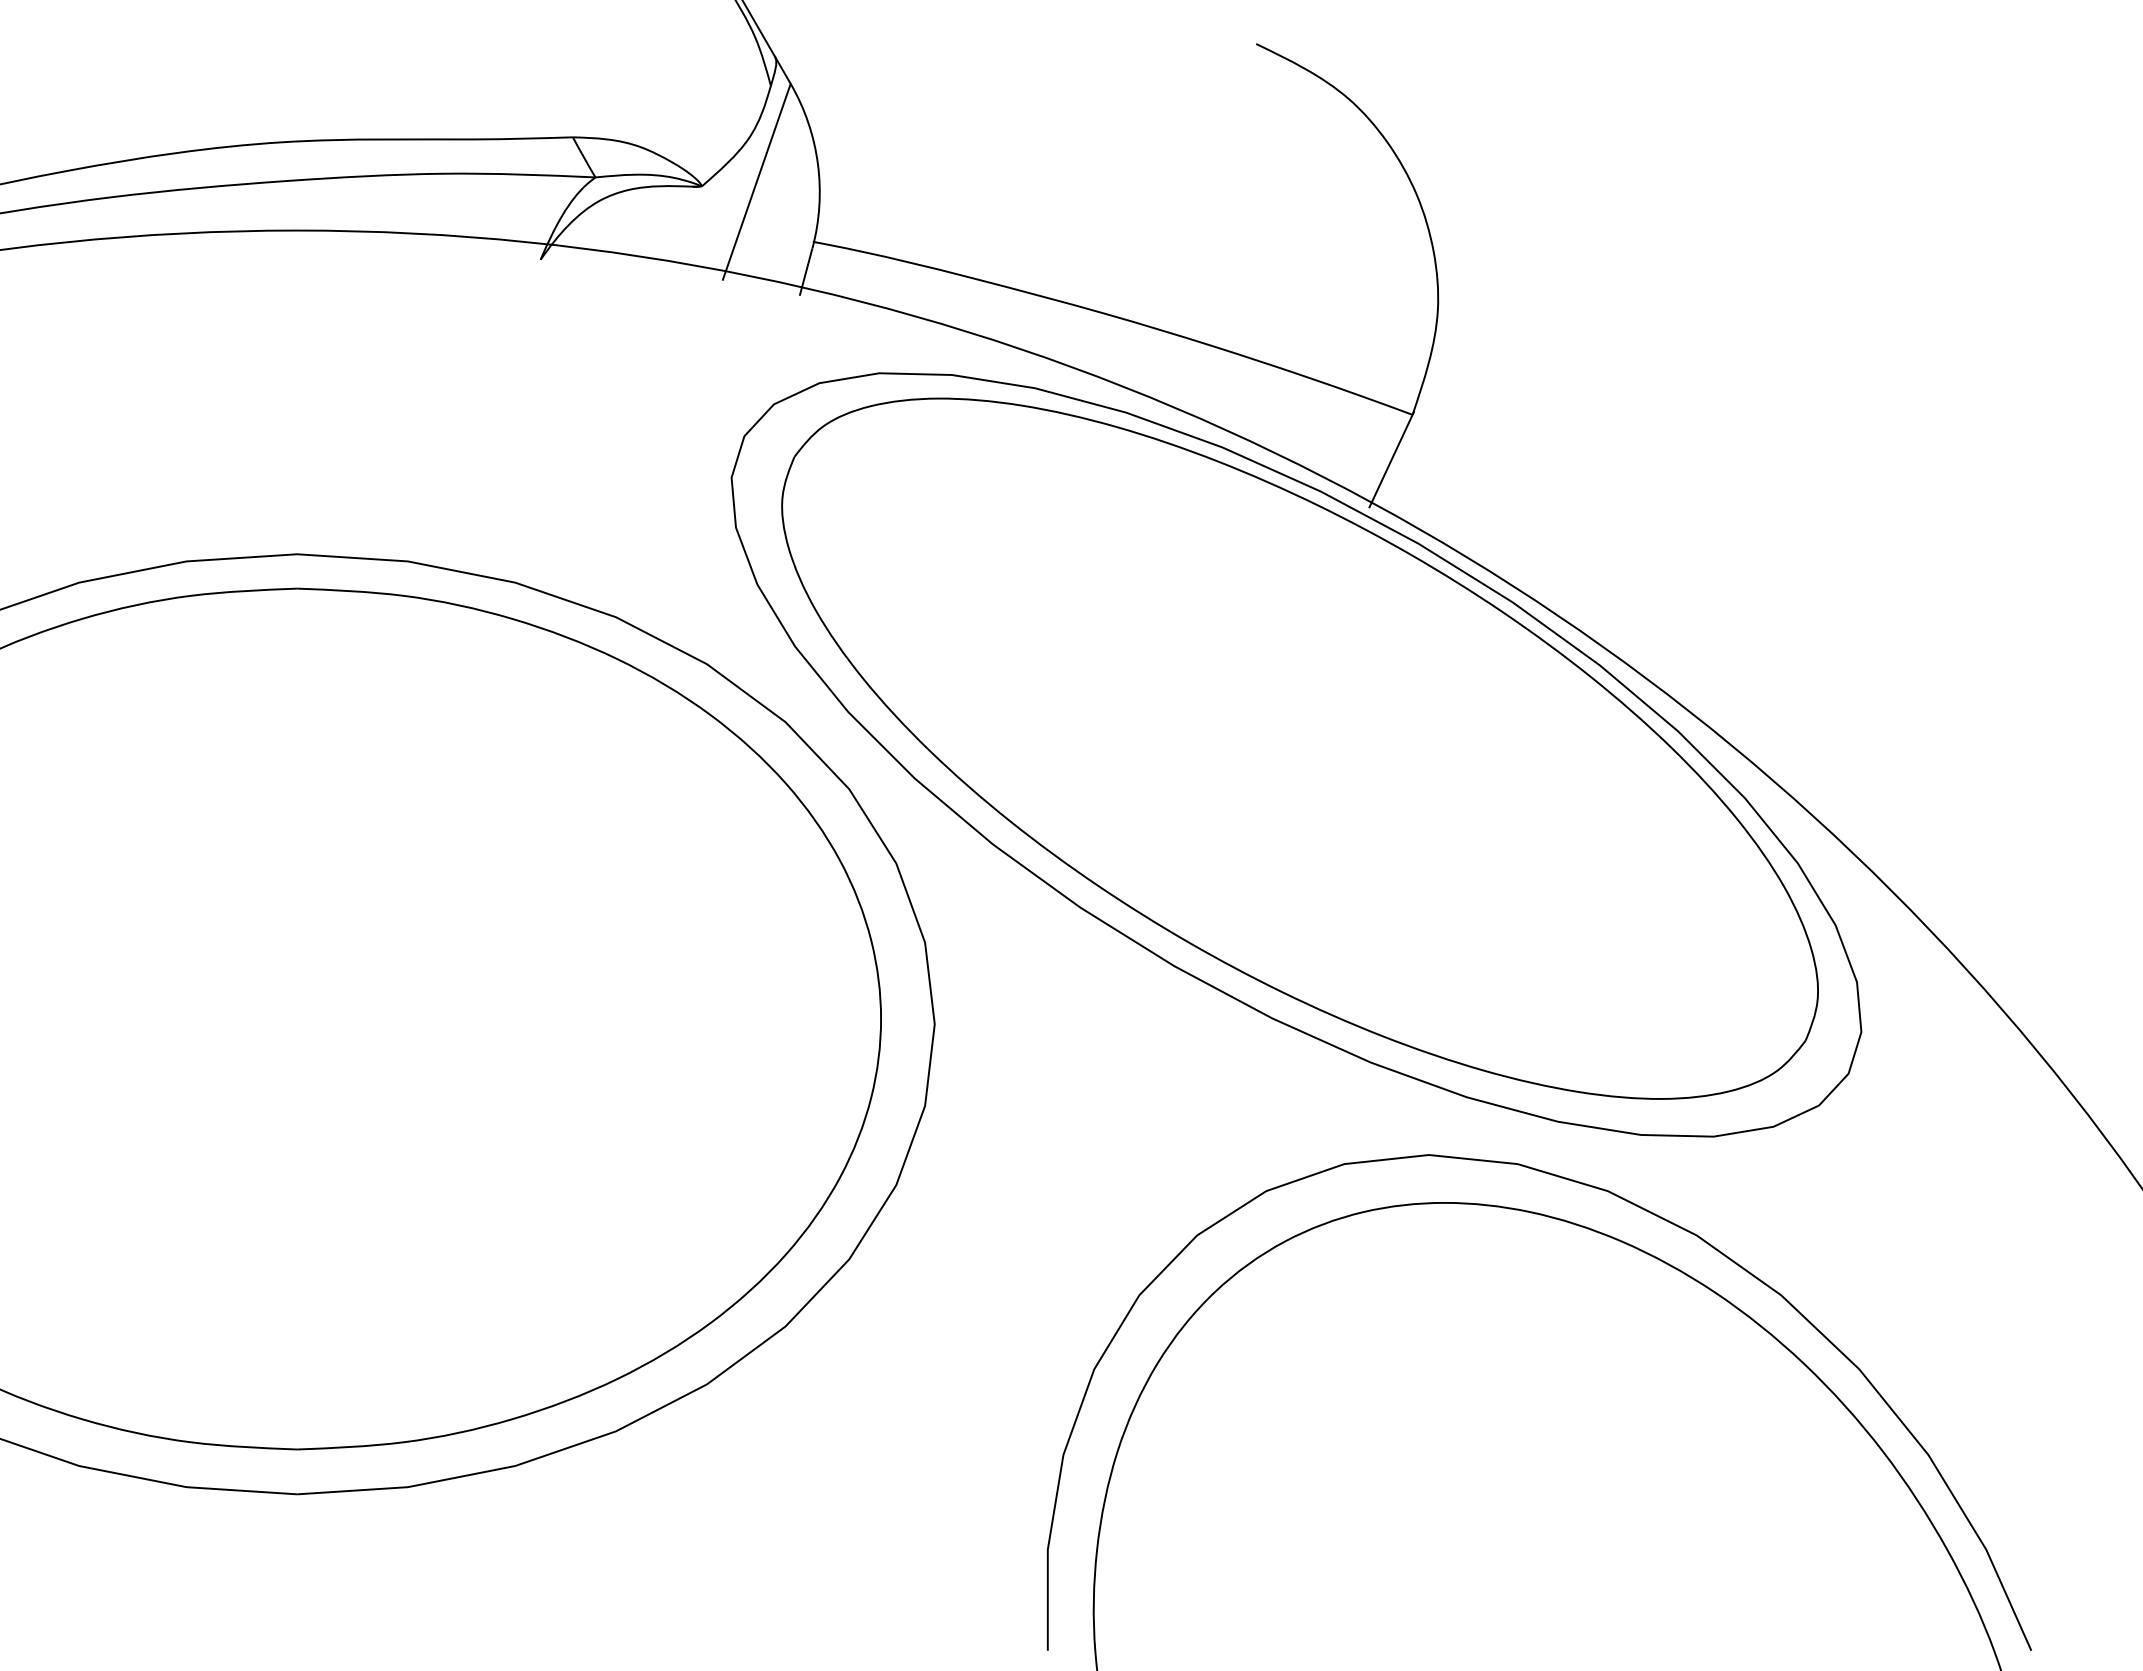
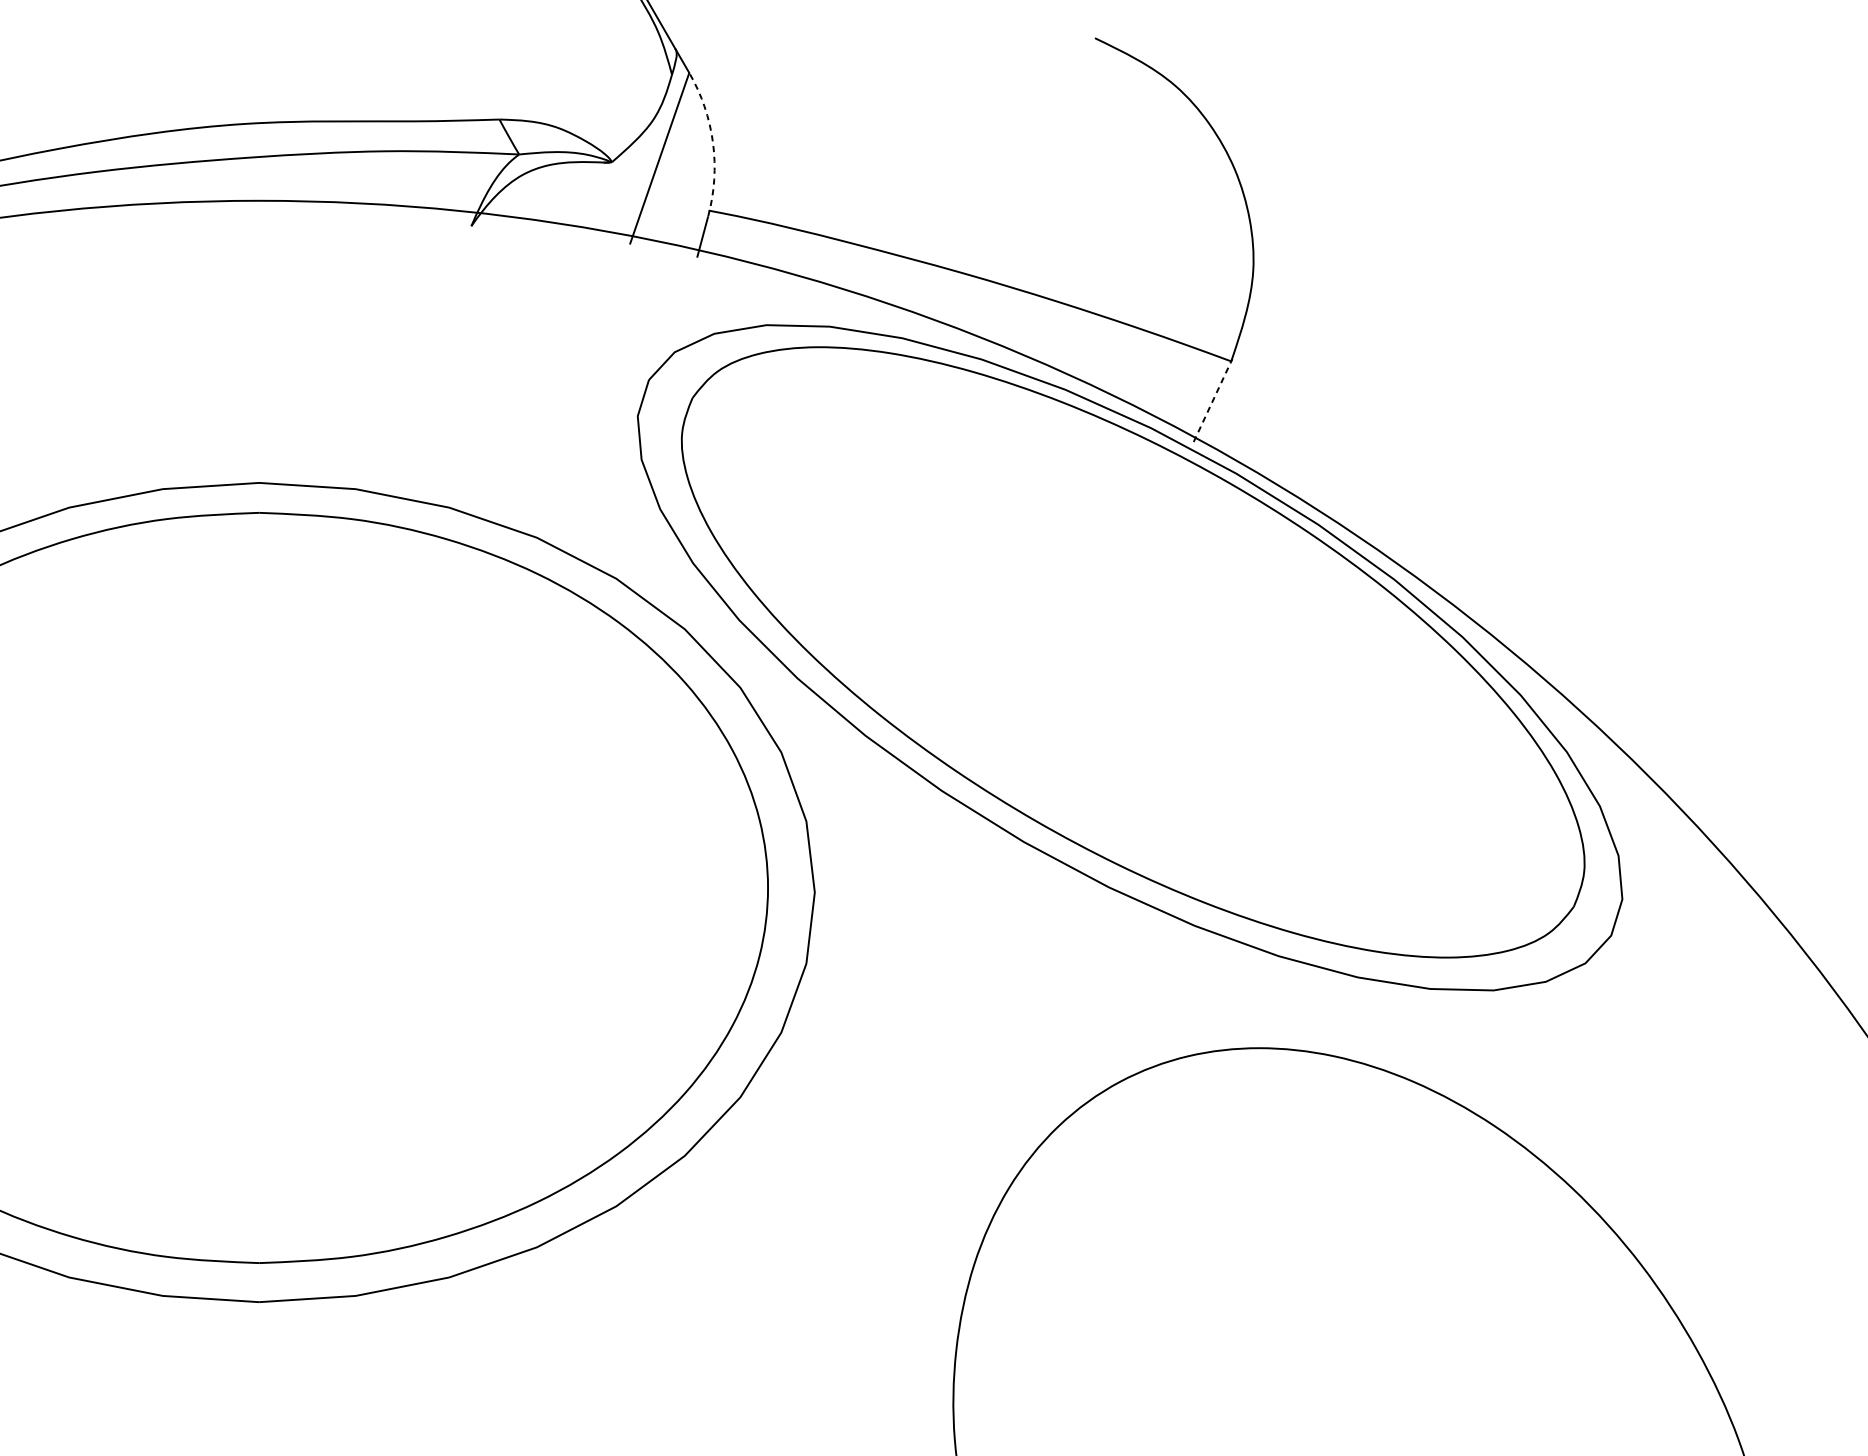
arc: (817, 164) -> (712, 143), solid -> dashed
line: (1391, 459) -> (1212, 400), solid -> dashed
curve: (1636, 1206) -> (1426, 1051), removed

